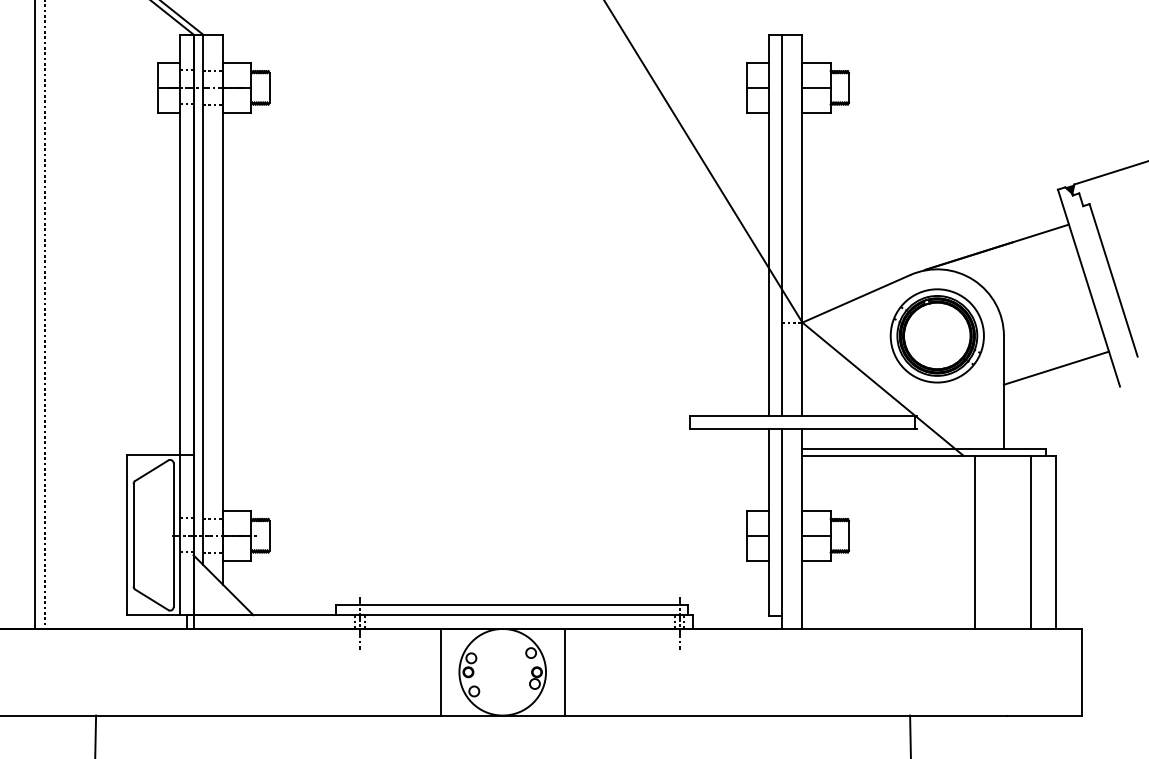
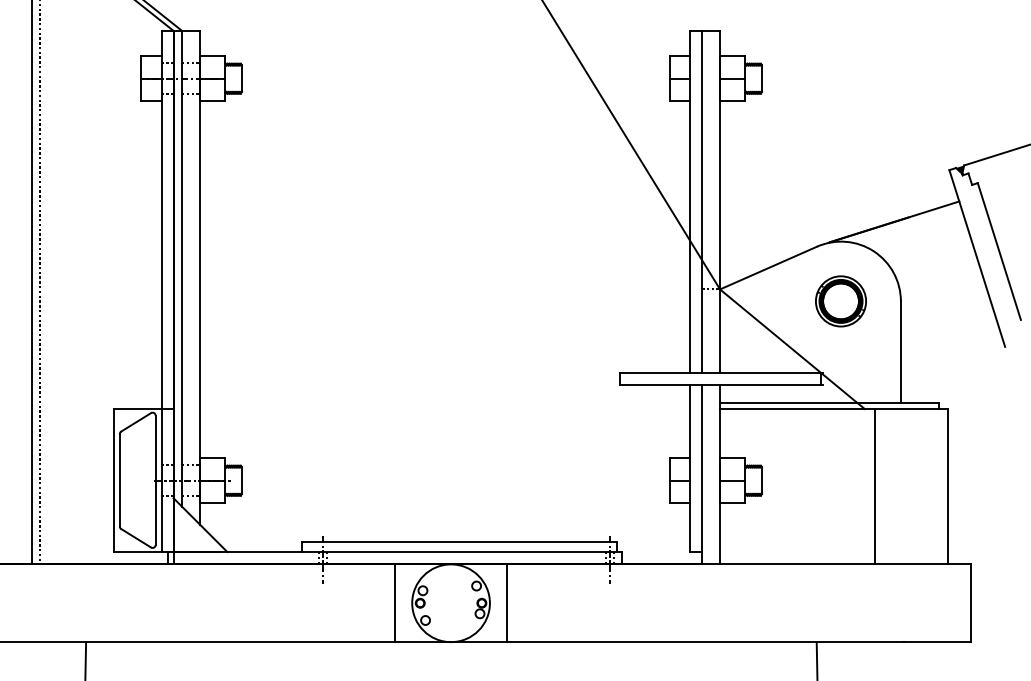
part: (936, 335) -> (840, 301), size x0.6
line: (1056, 367) -> (948, 329), removed
line: (1031, 541) -> (925, 485), removed

